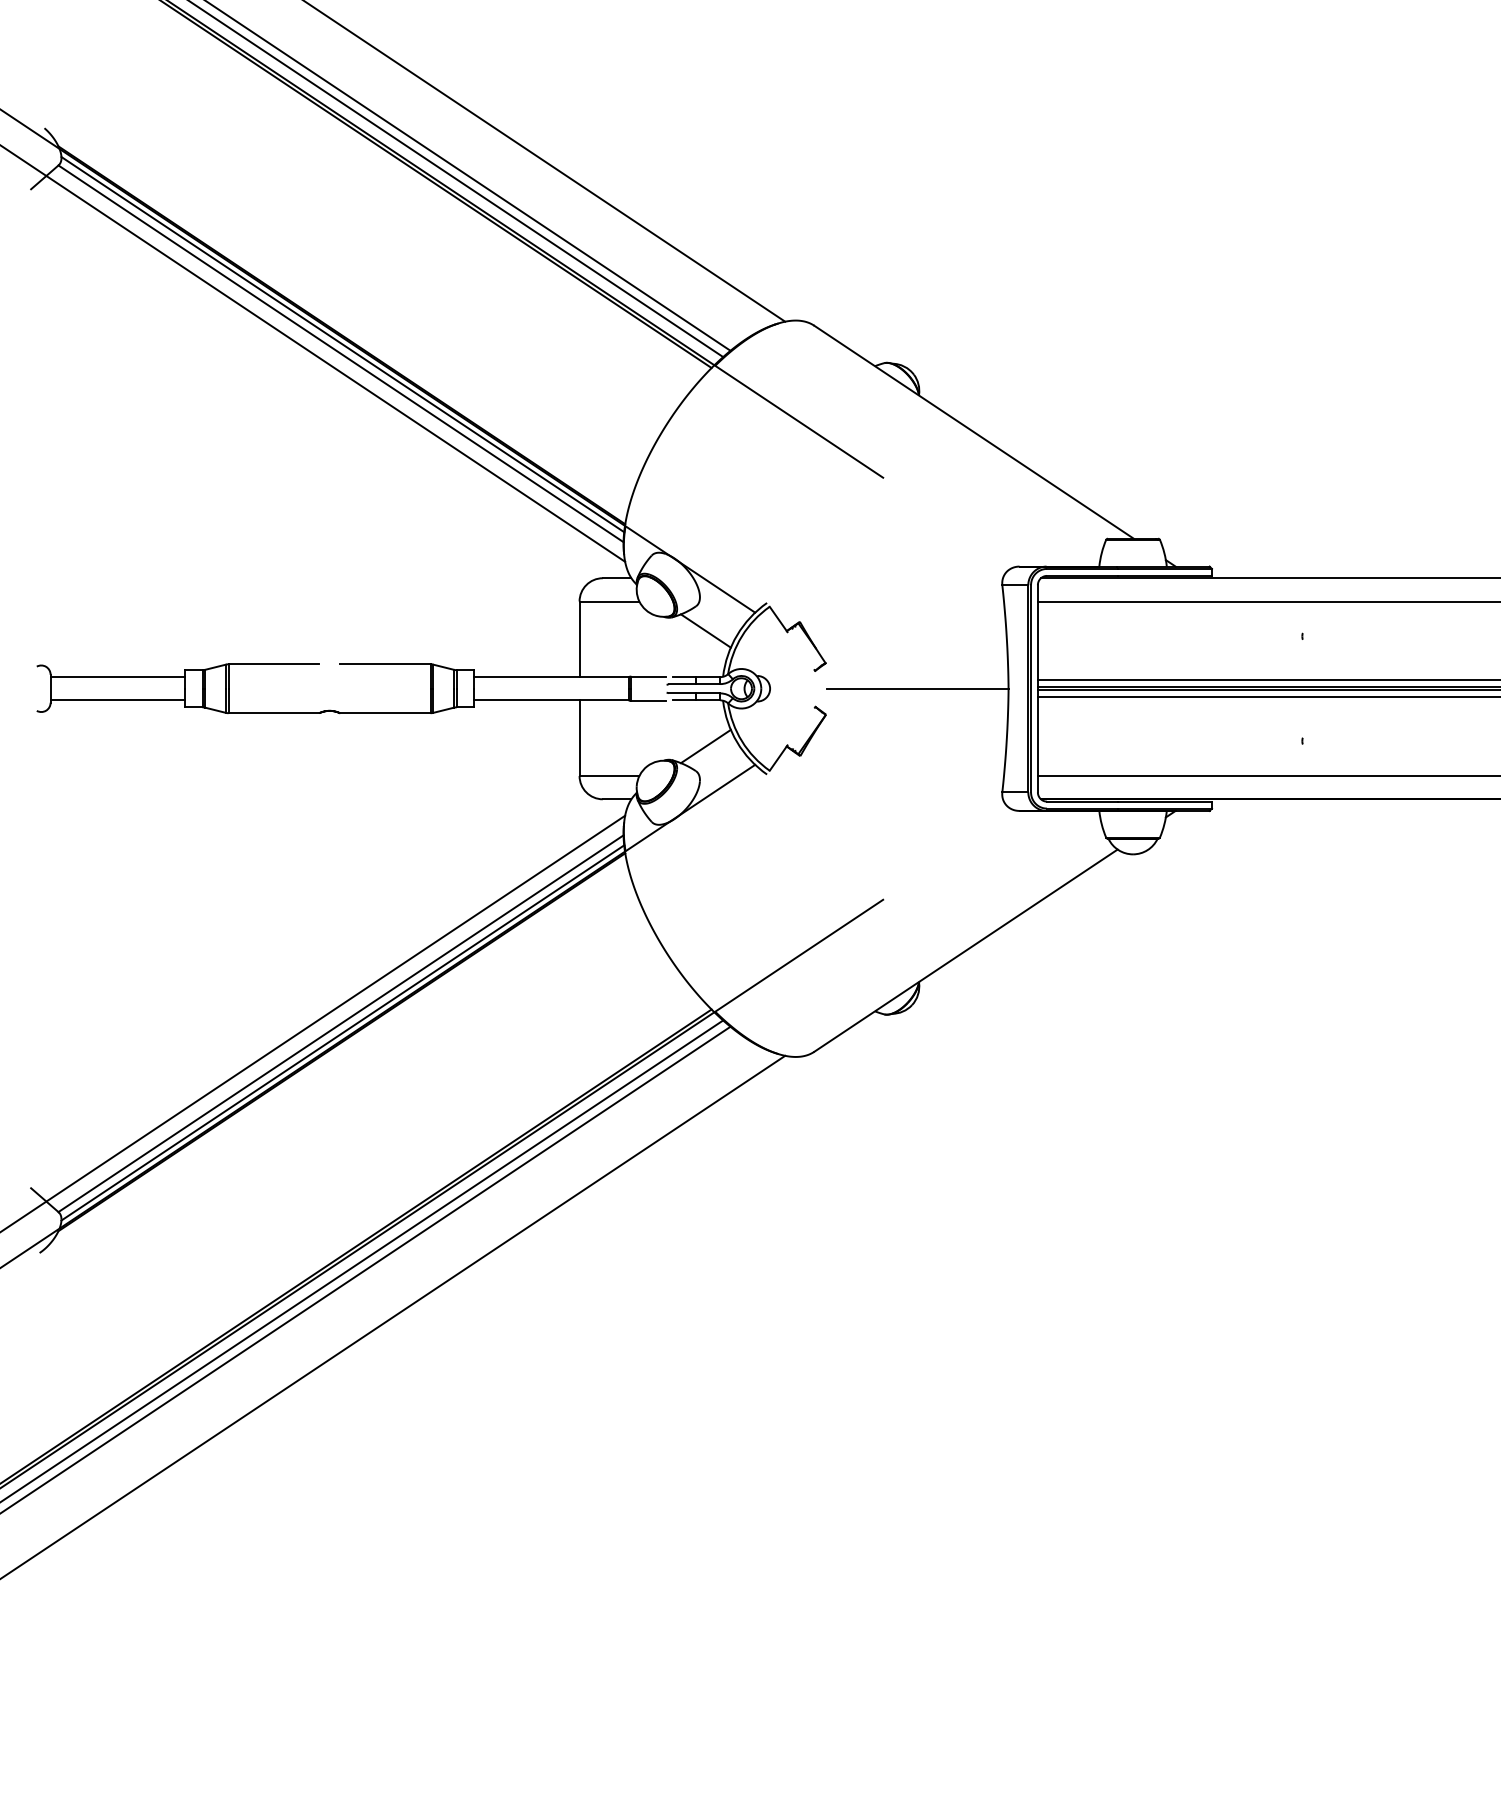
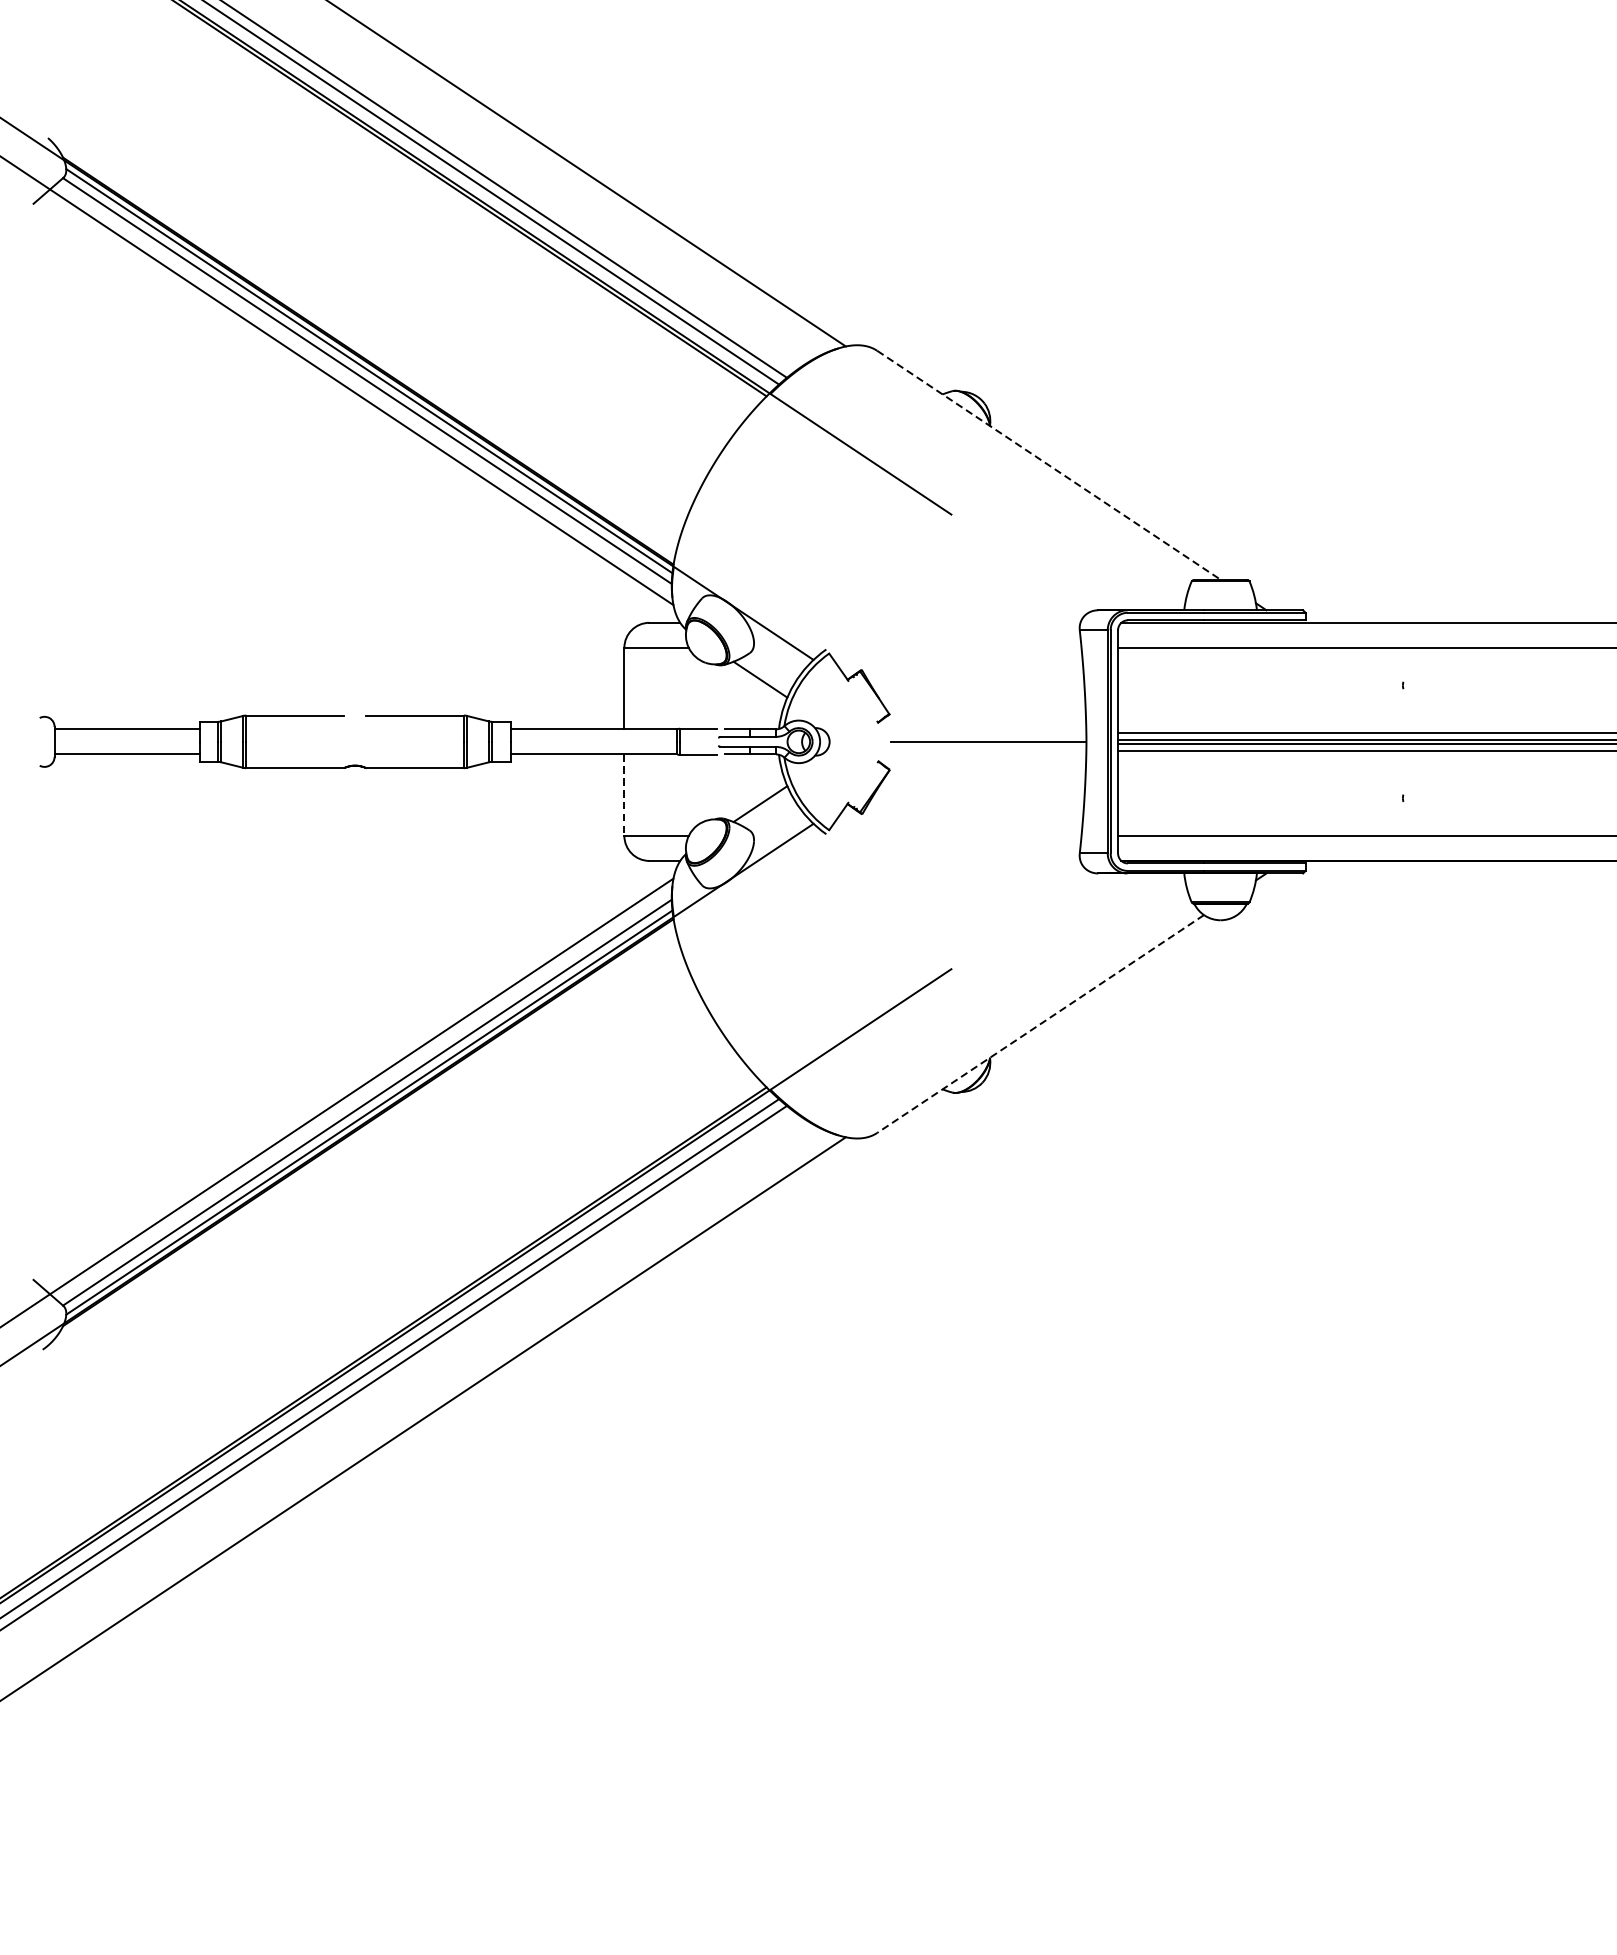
line: (974, 432) -> (1049, 465), solid -> dashed
line: (579, 738) -> (624, 795), solid -> dashed
line: (965, 950) -> (1040, 1023), solid -> dashed

